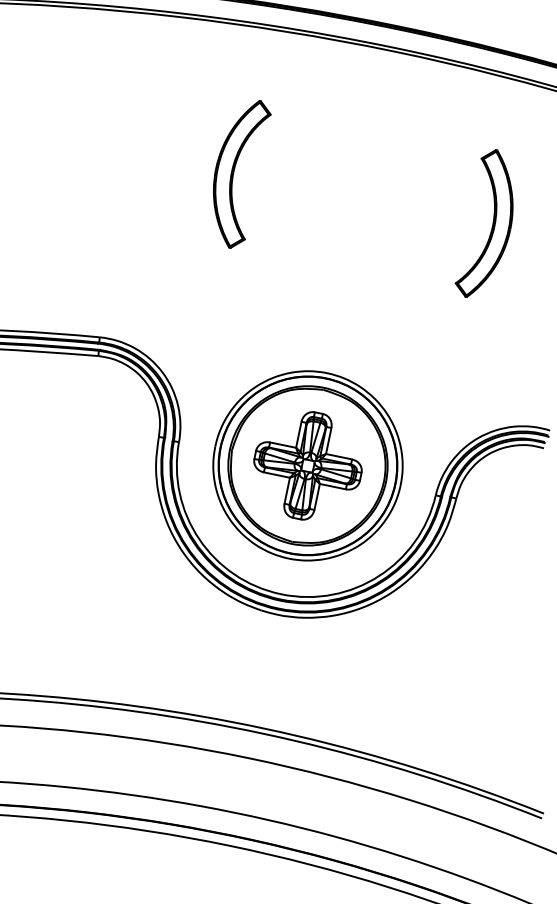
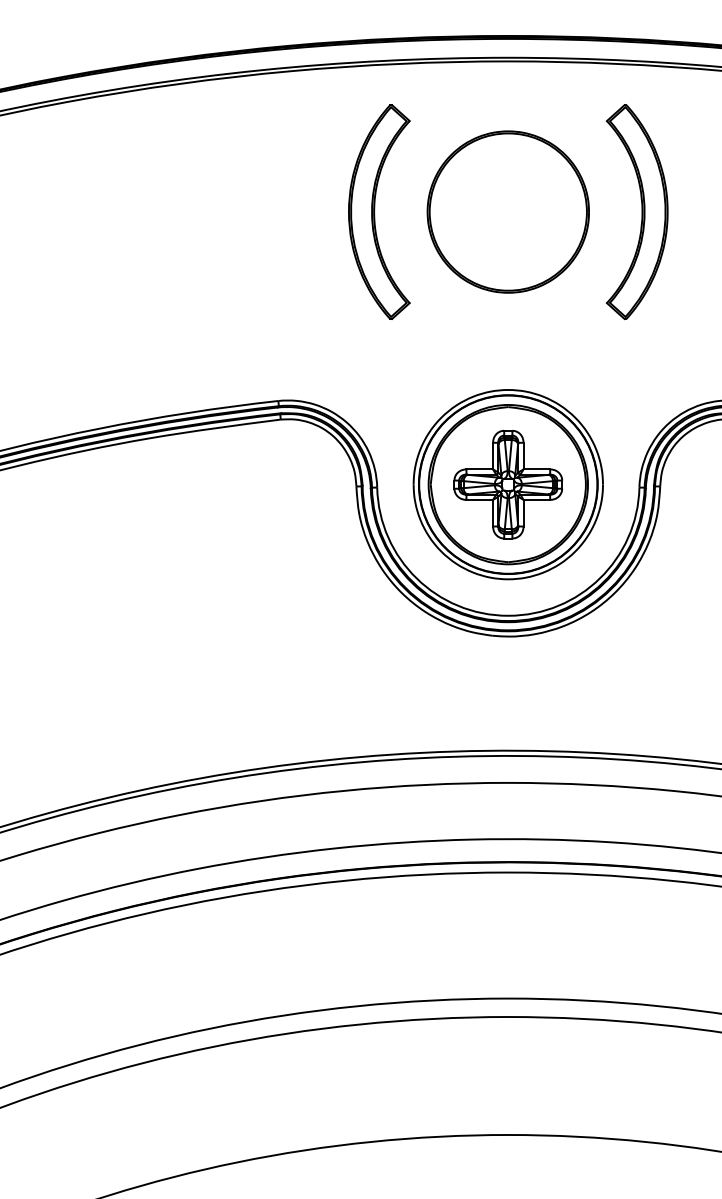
part: (237, 172) -> (379, 211), size x1.43
part: (362, 198) -> (507, 211), added
part: (488, 225) -> (636, 212), size x1.43

